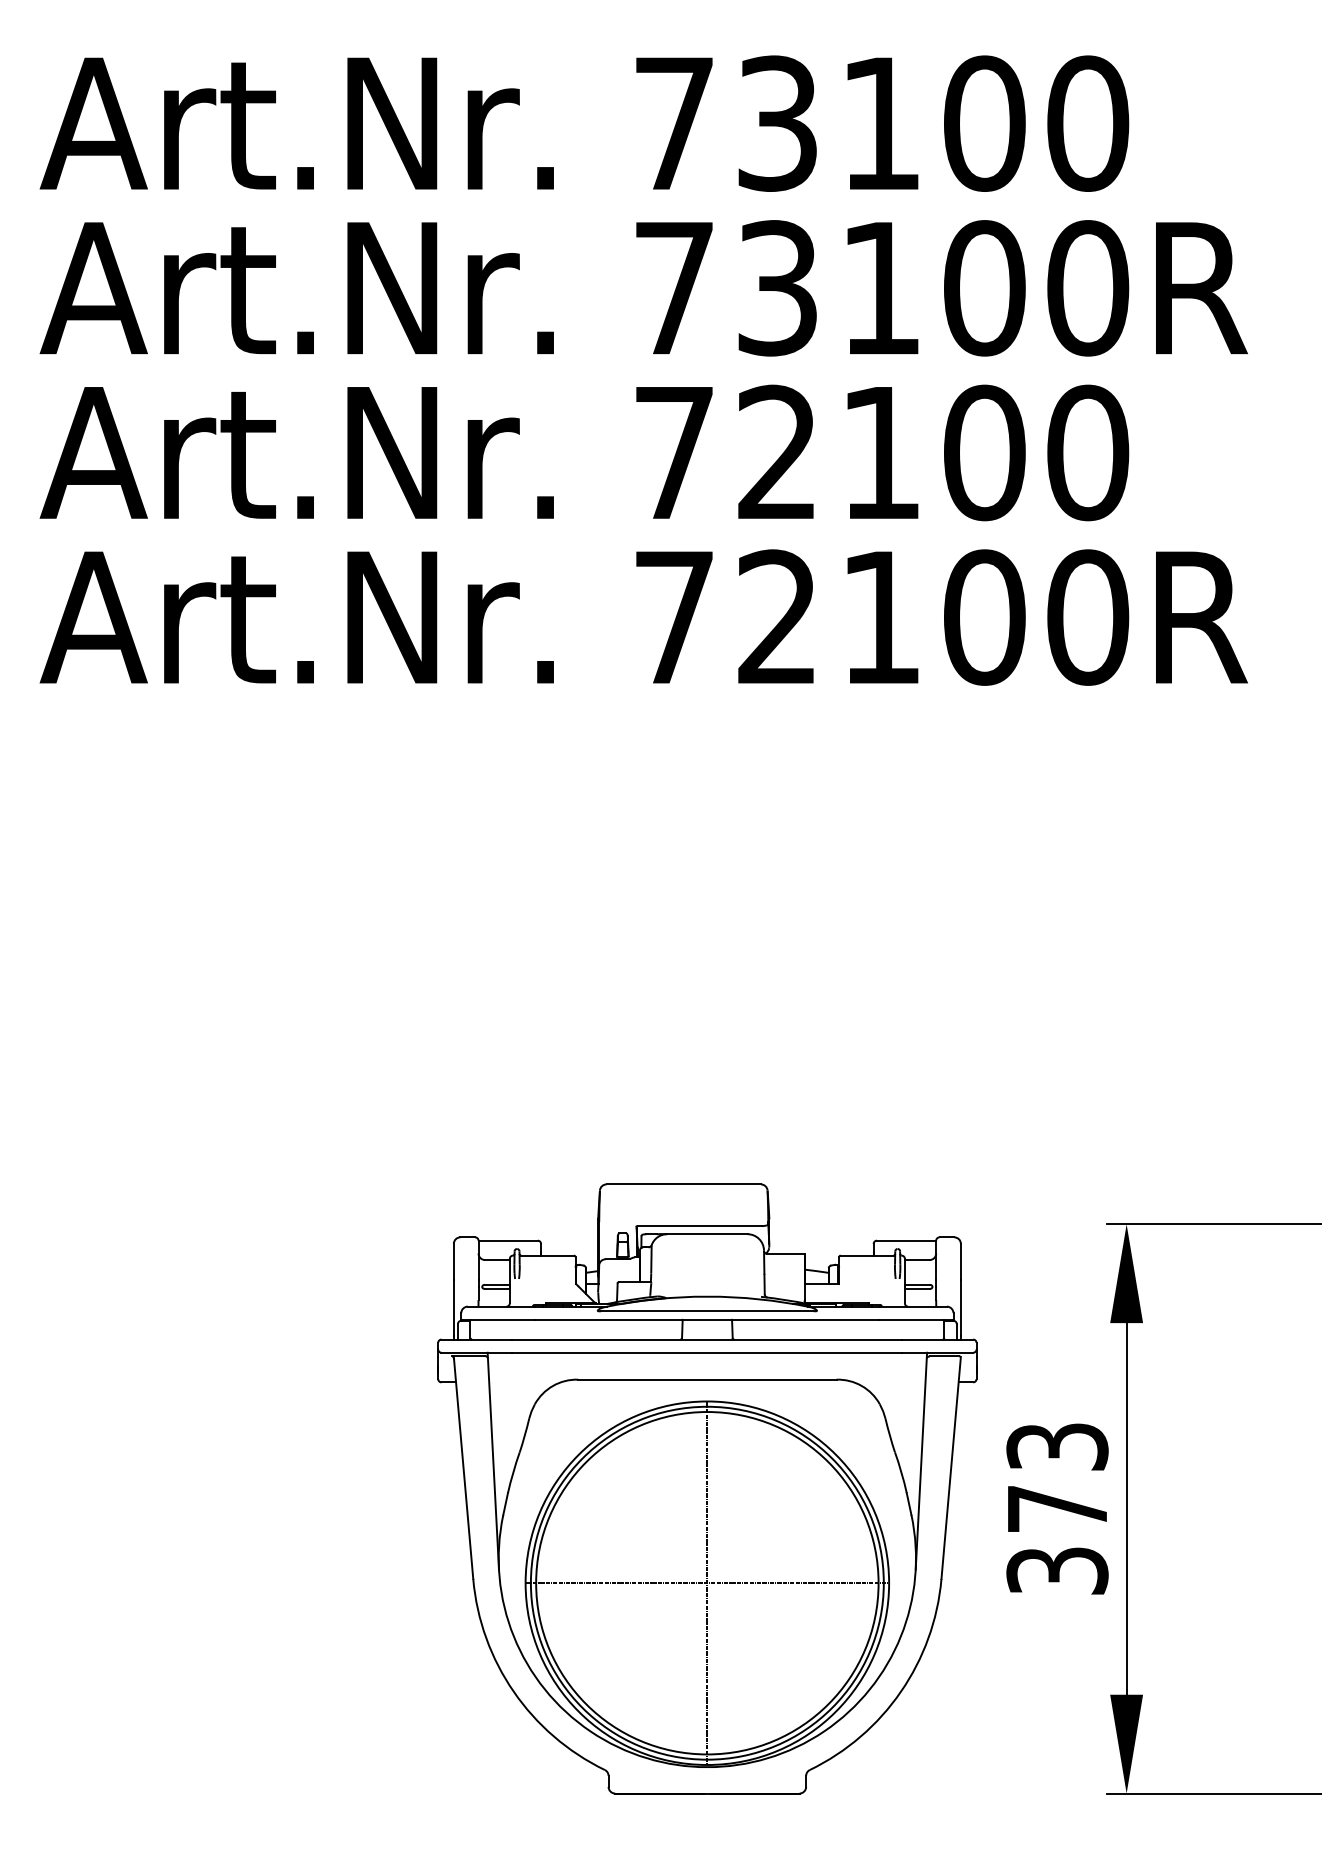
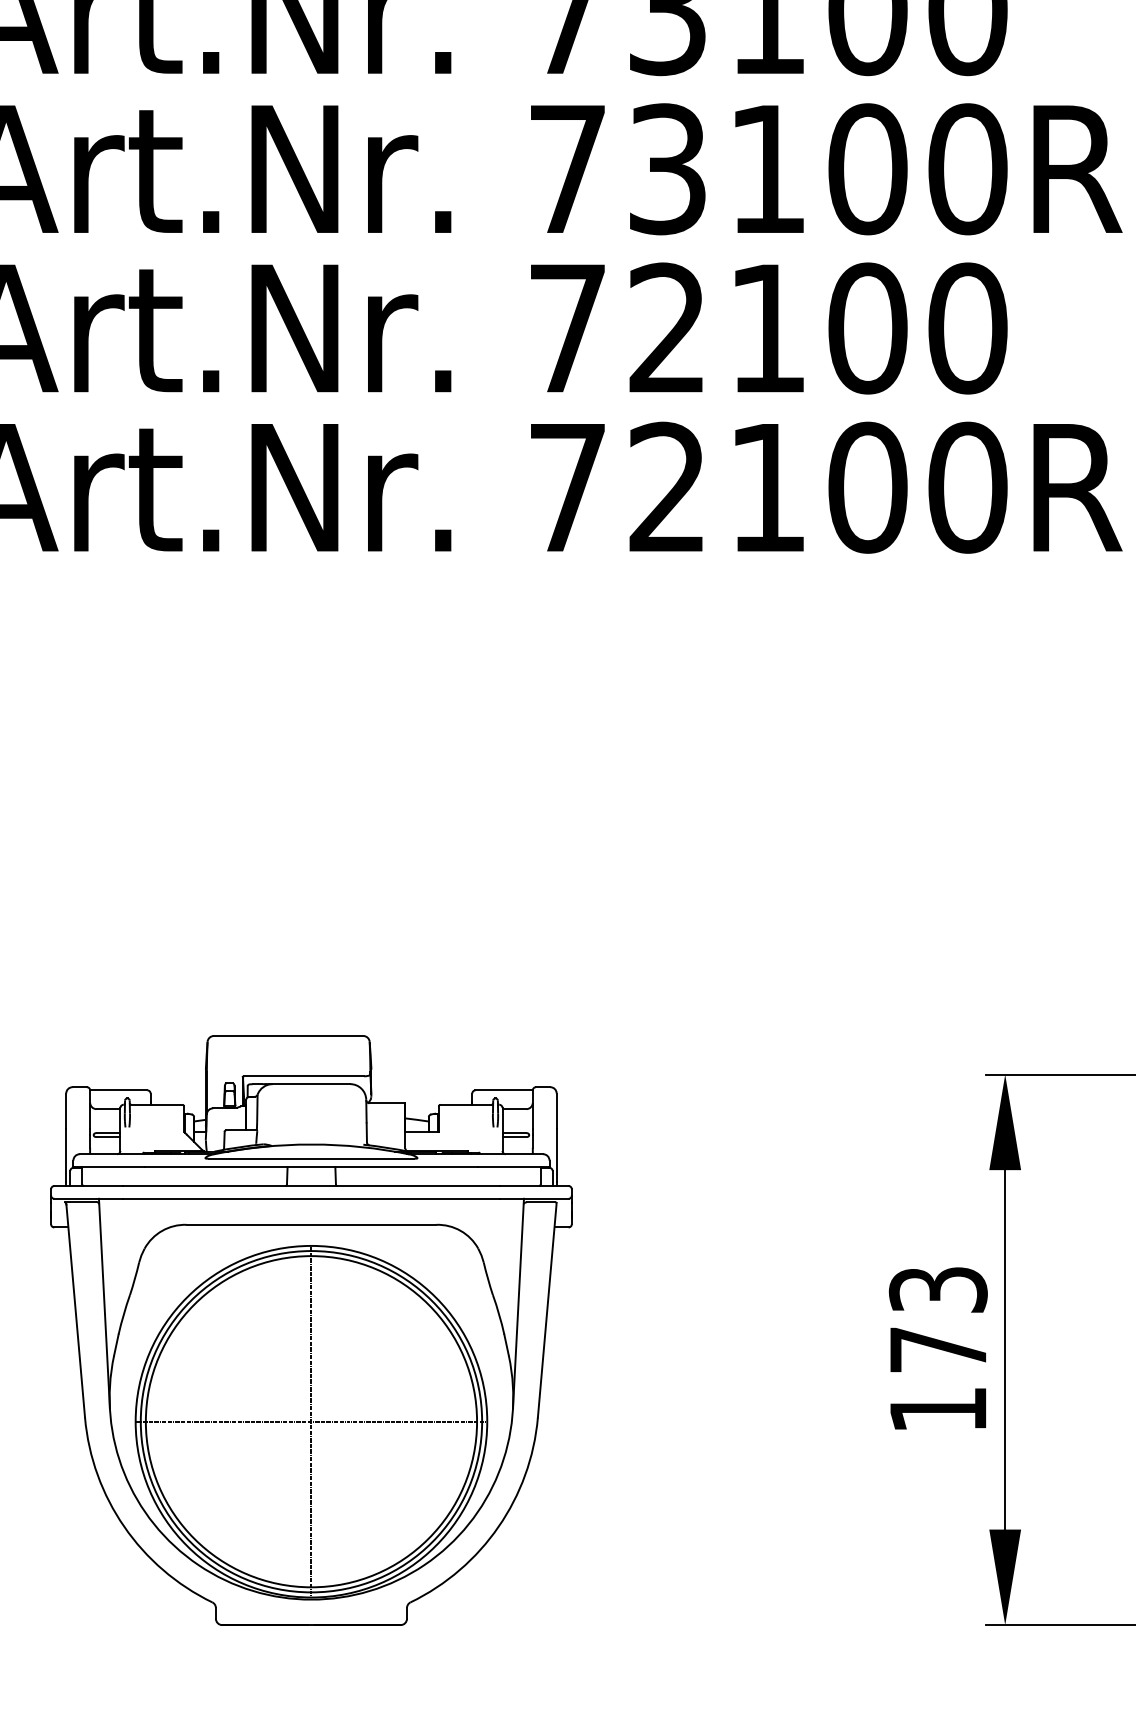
part: (707, 1488) -> (311, 1330), moved
text: (1057, 1570) -> (938, 1409), 373 -> 173

